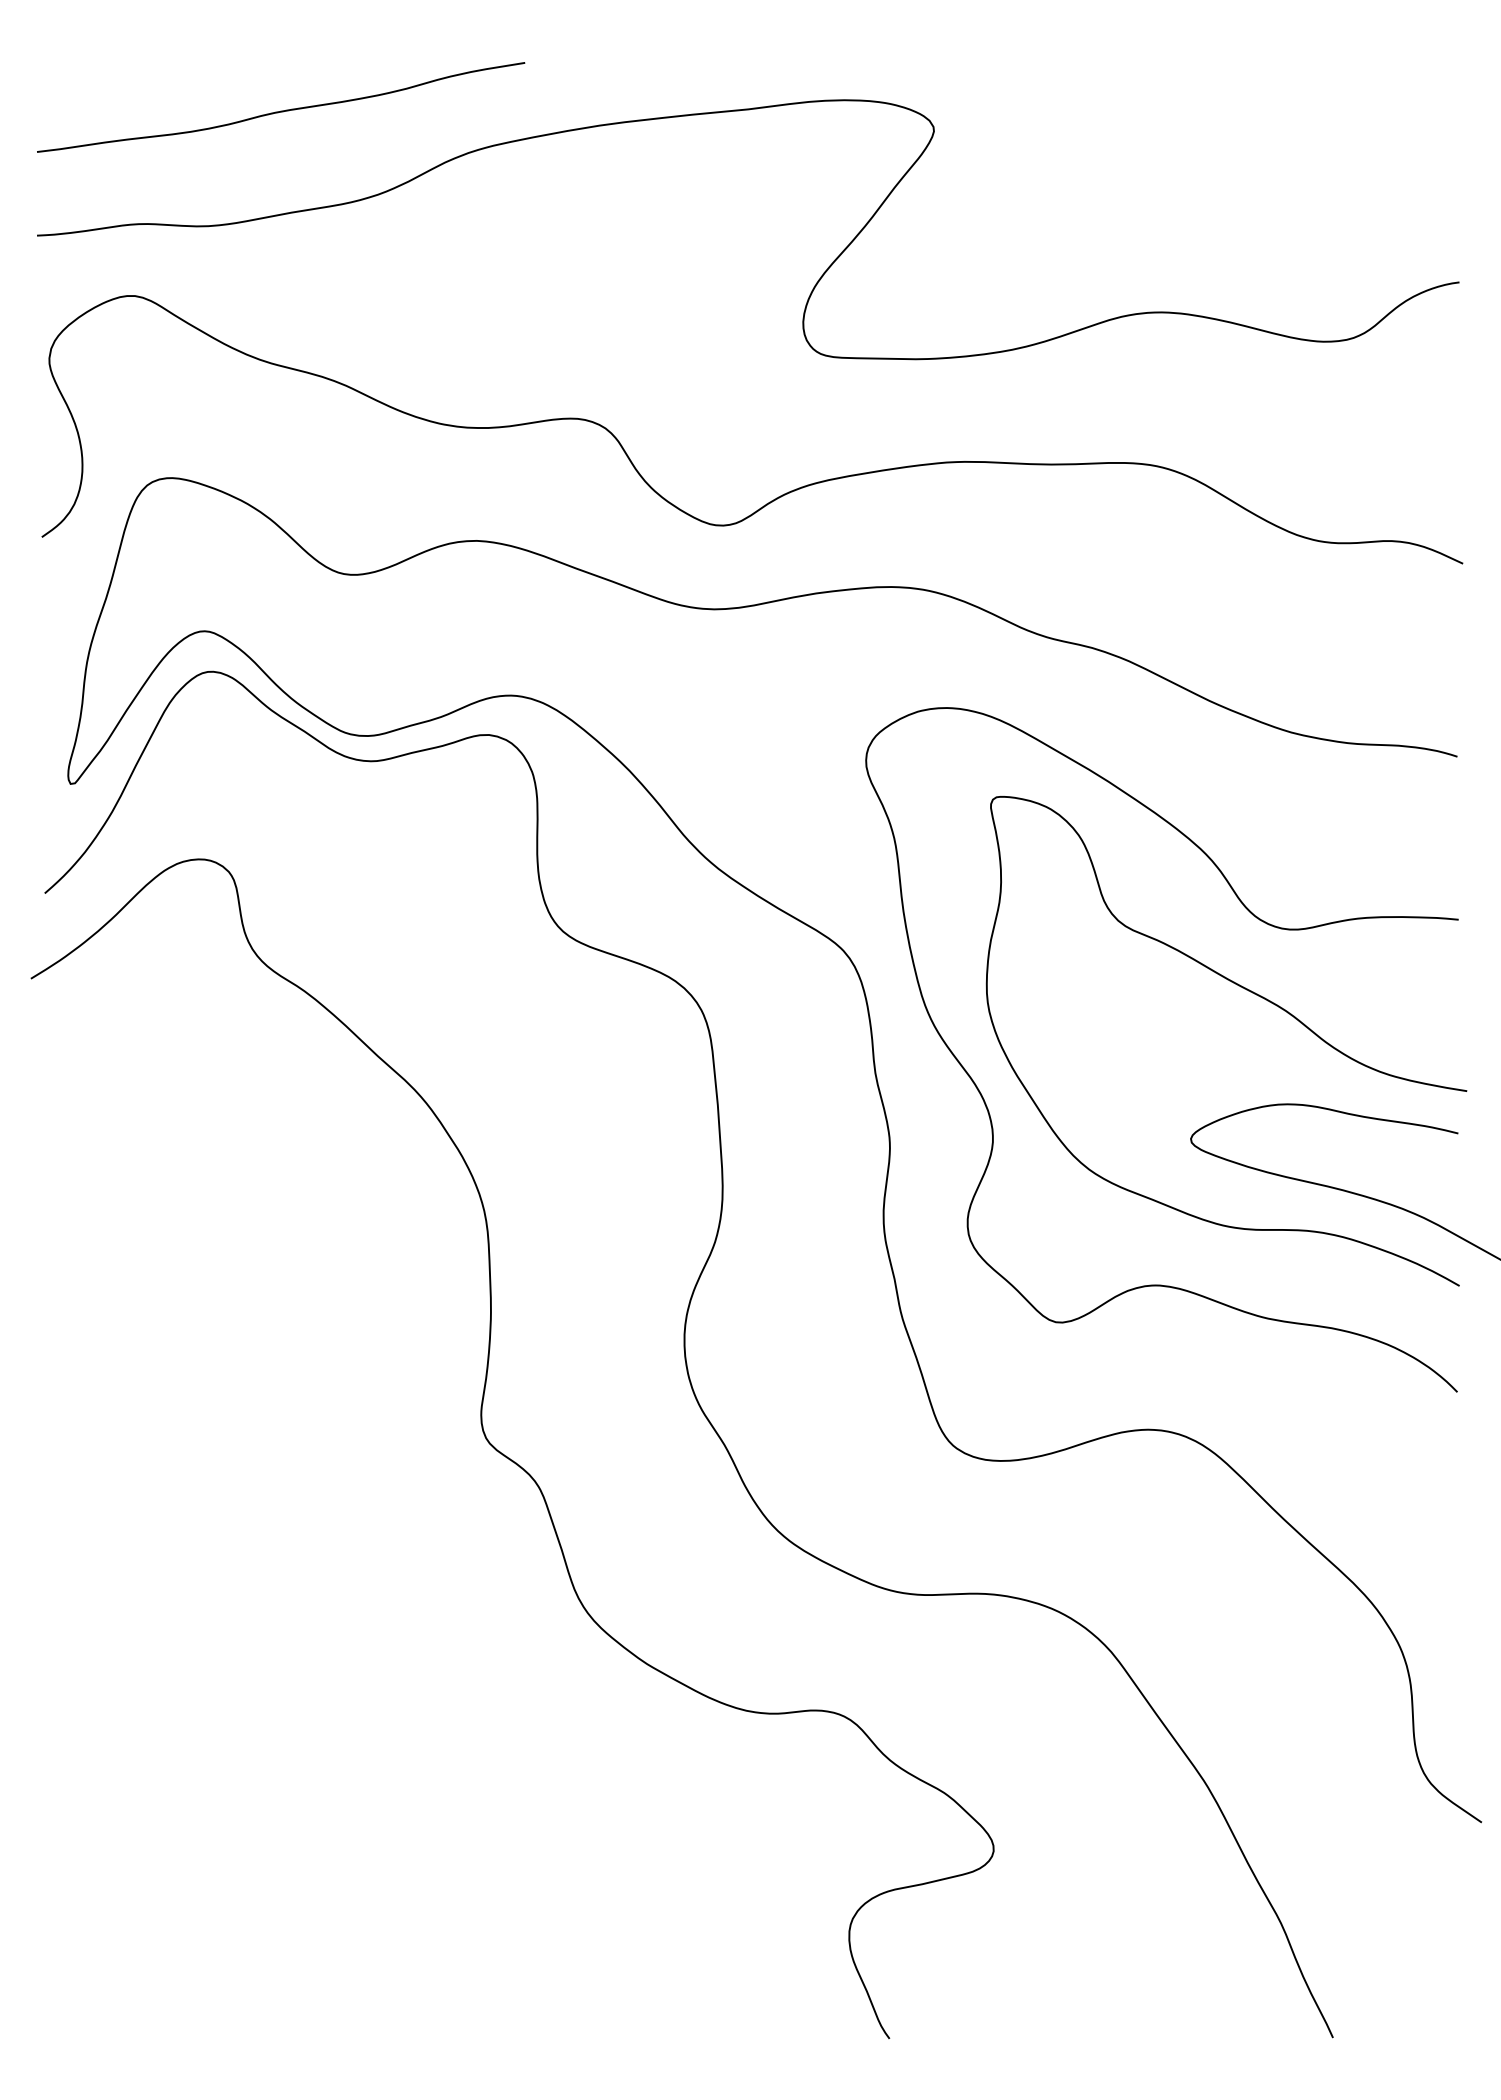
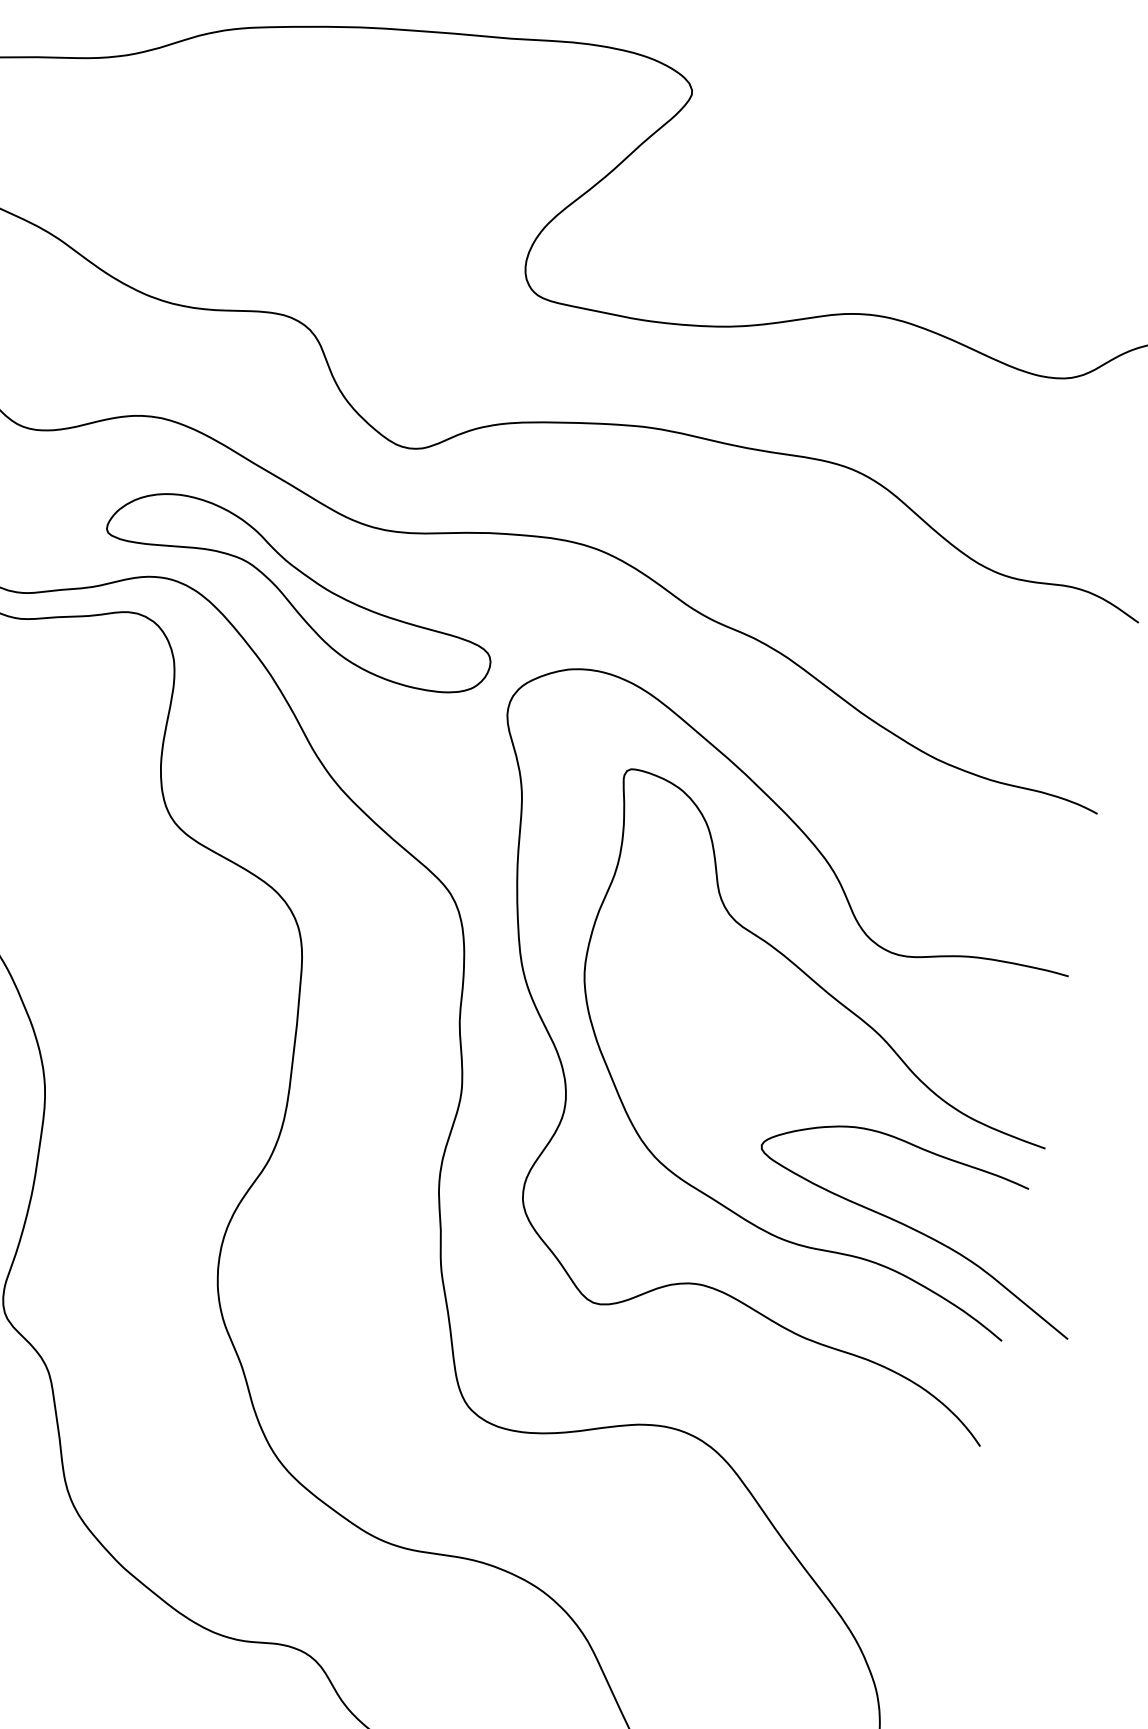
part: (642, 684) -> (299, 591), added

